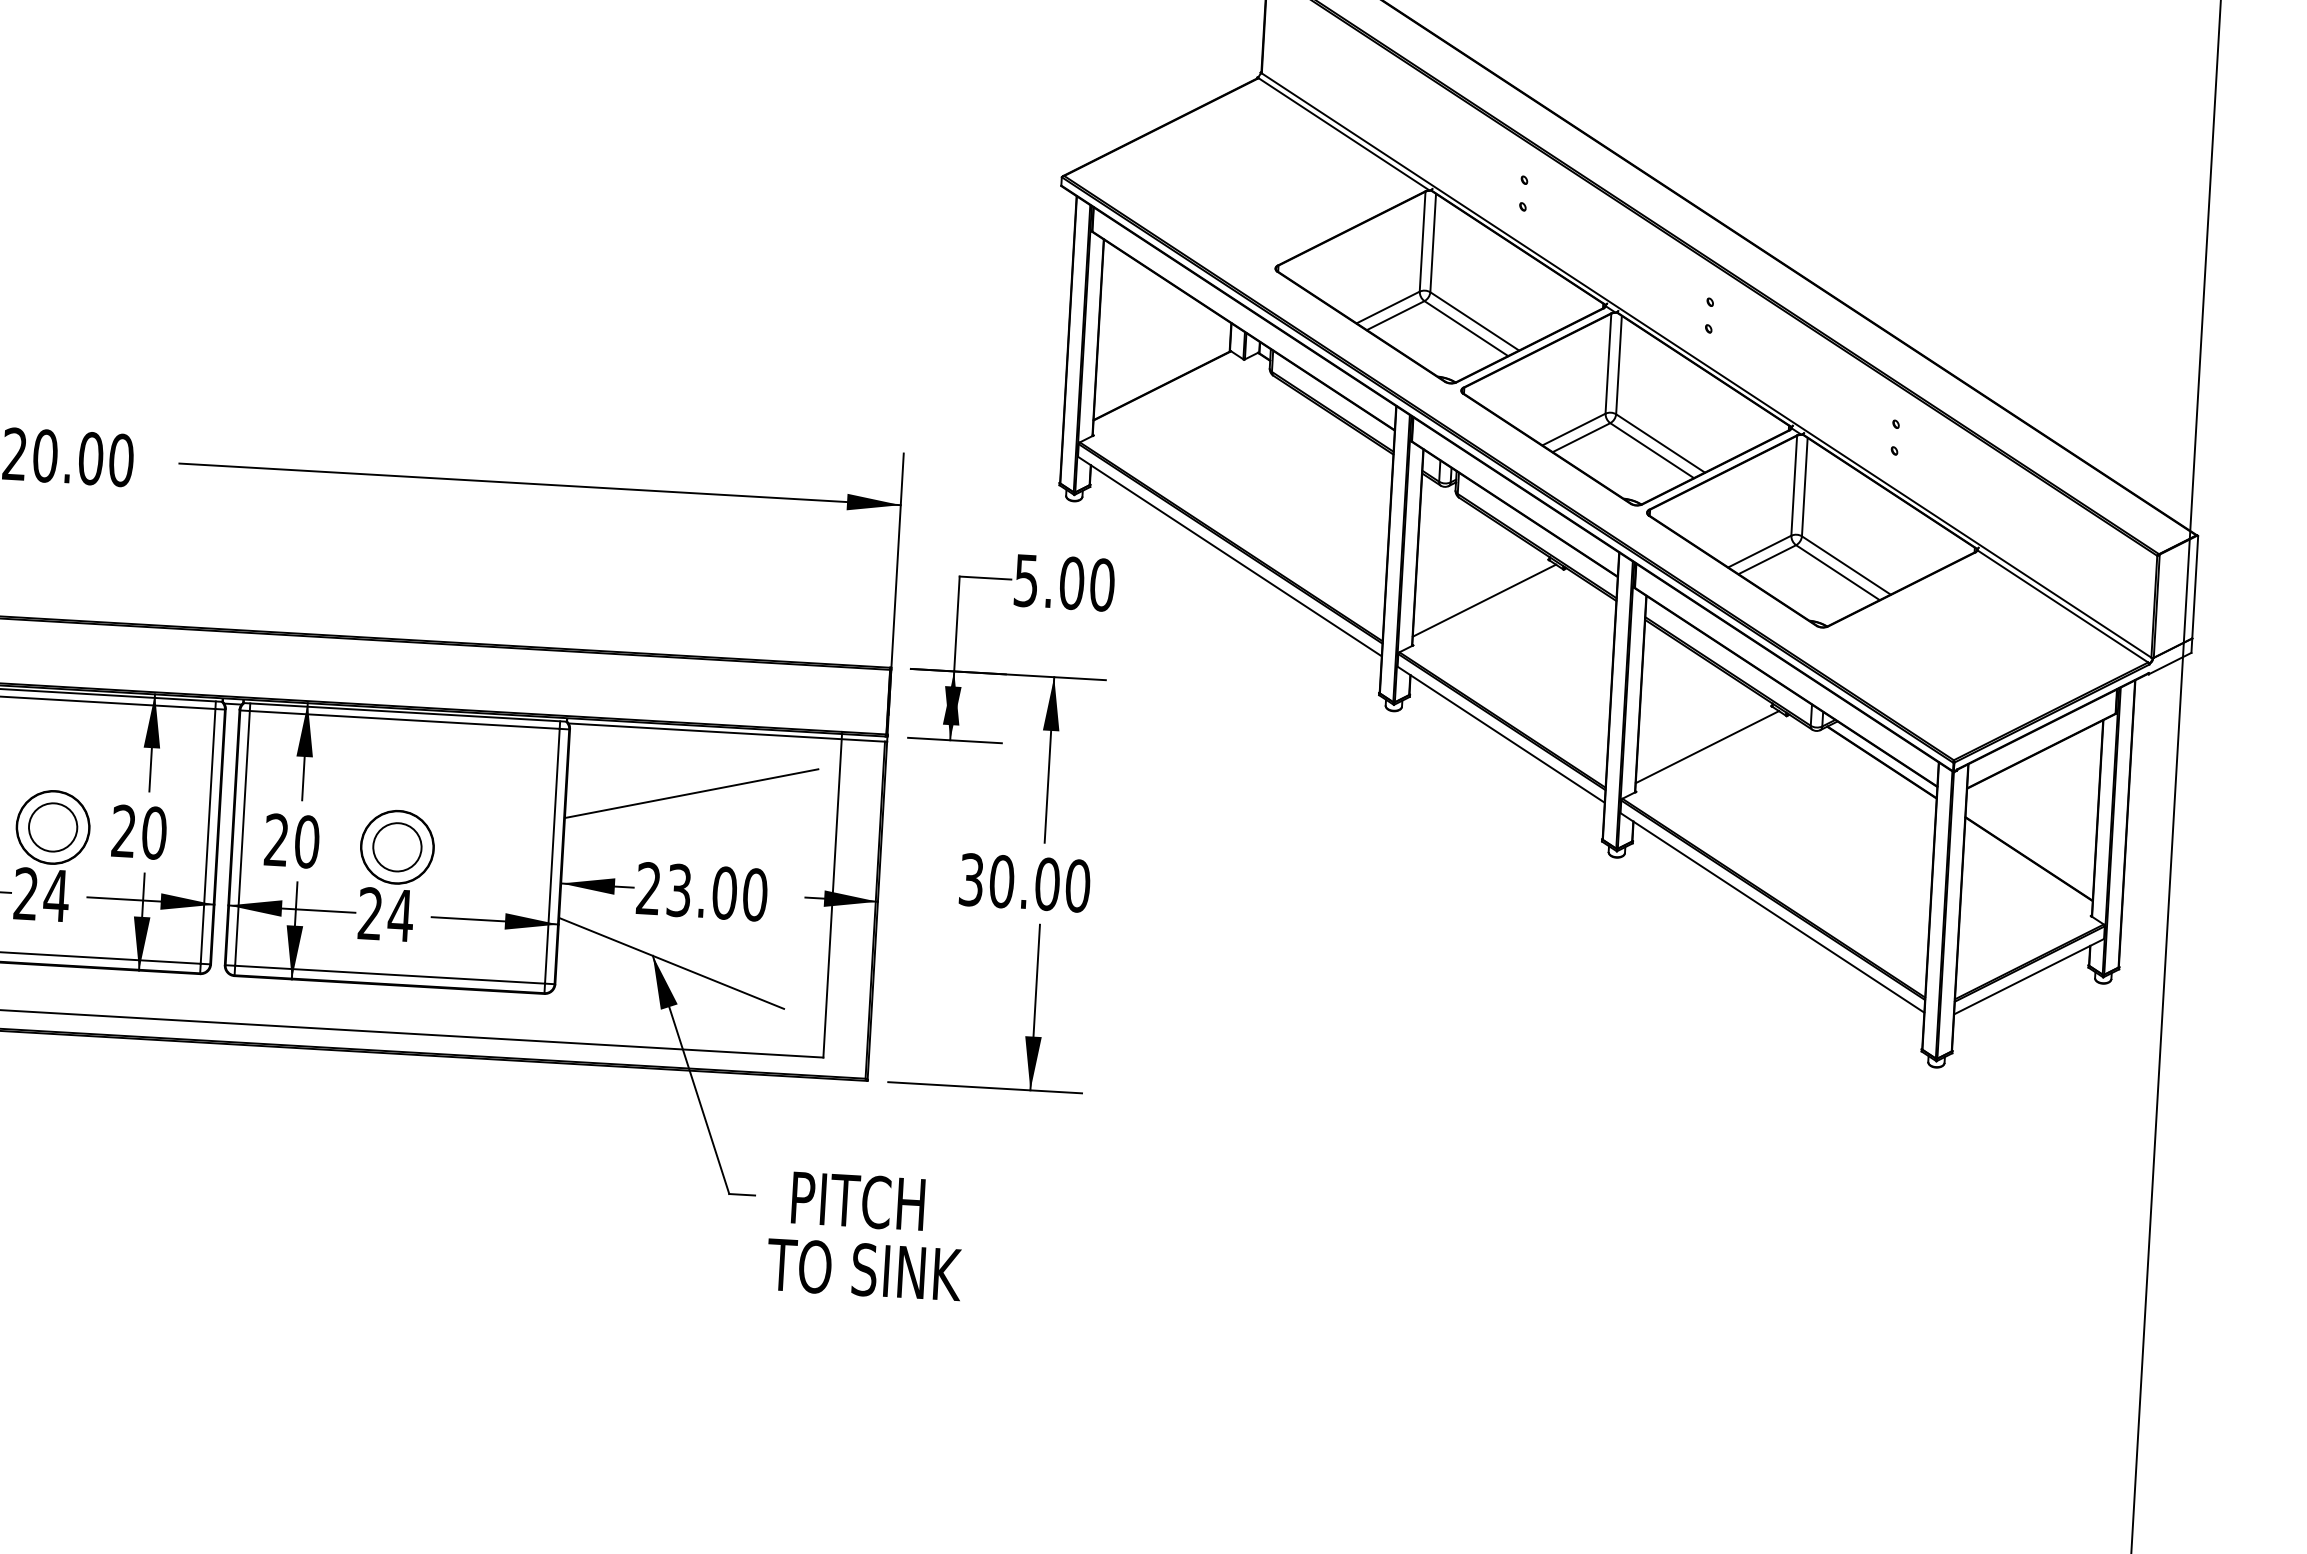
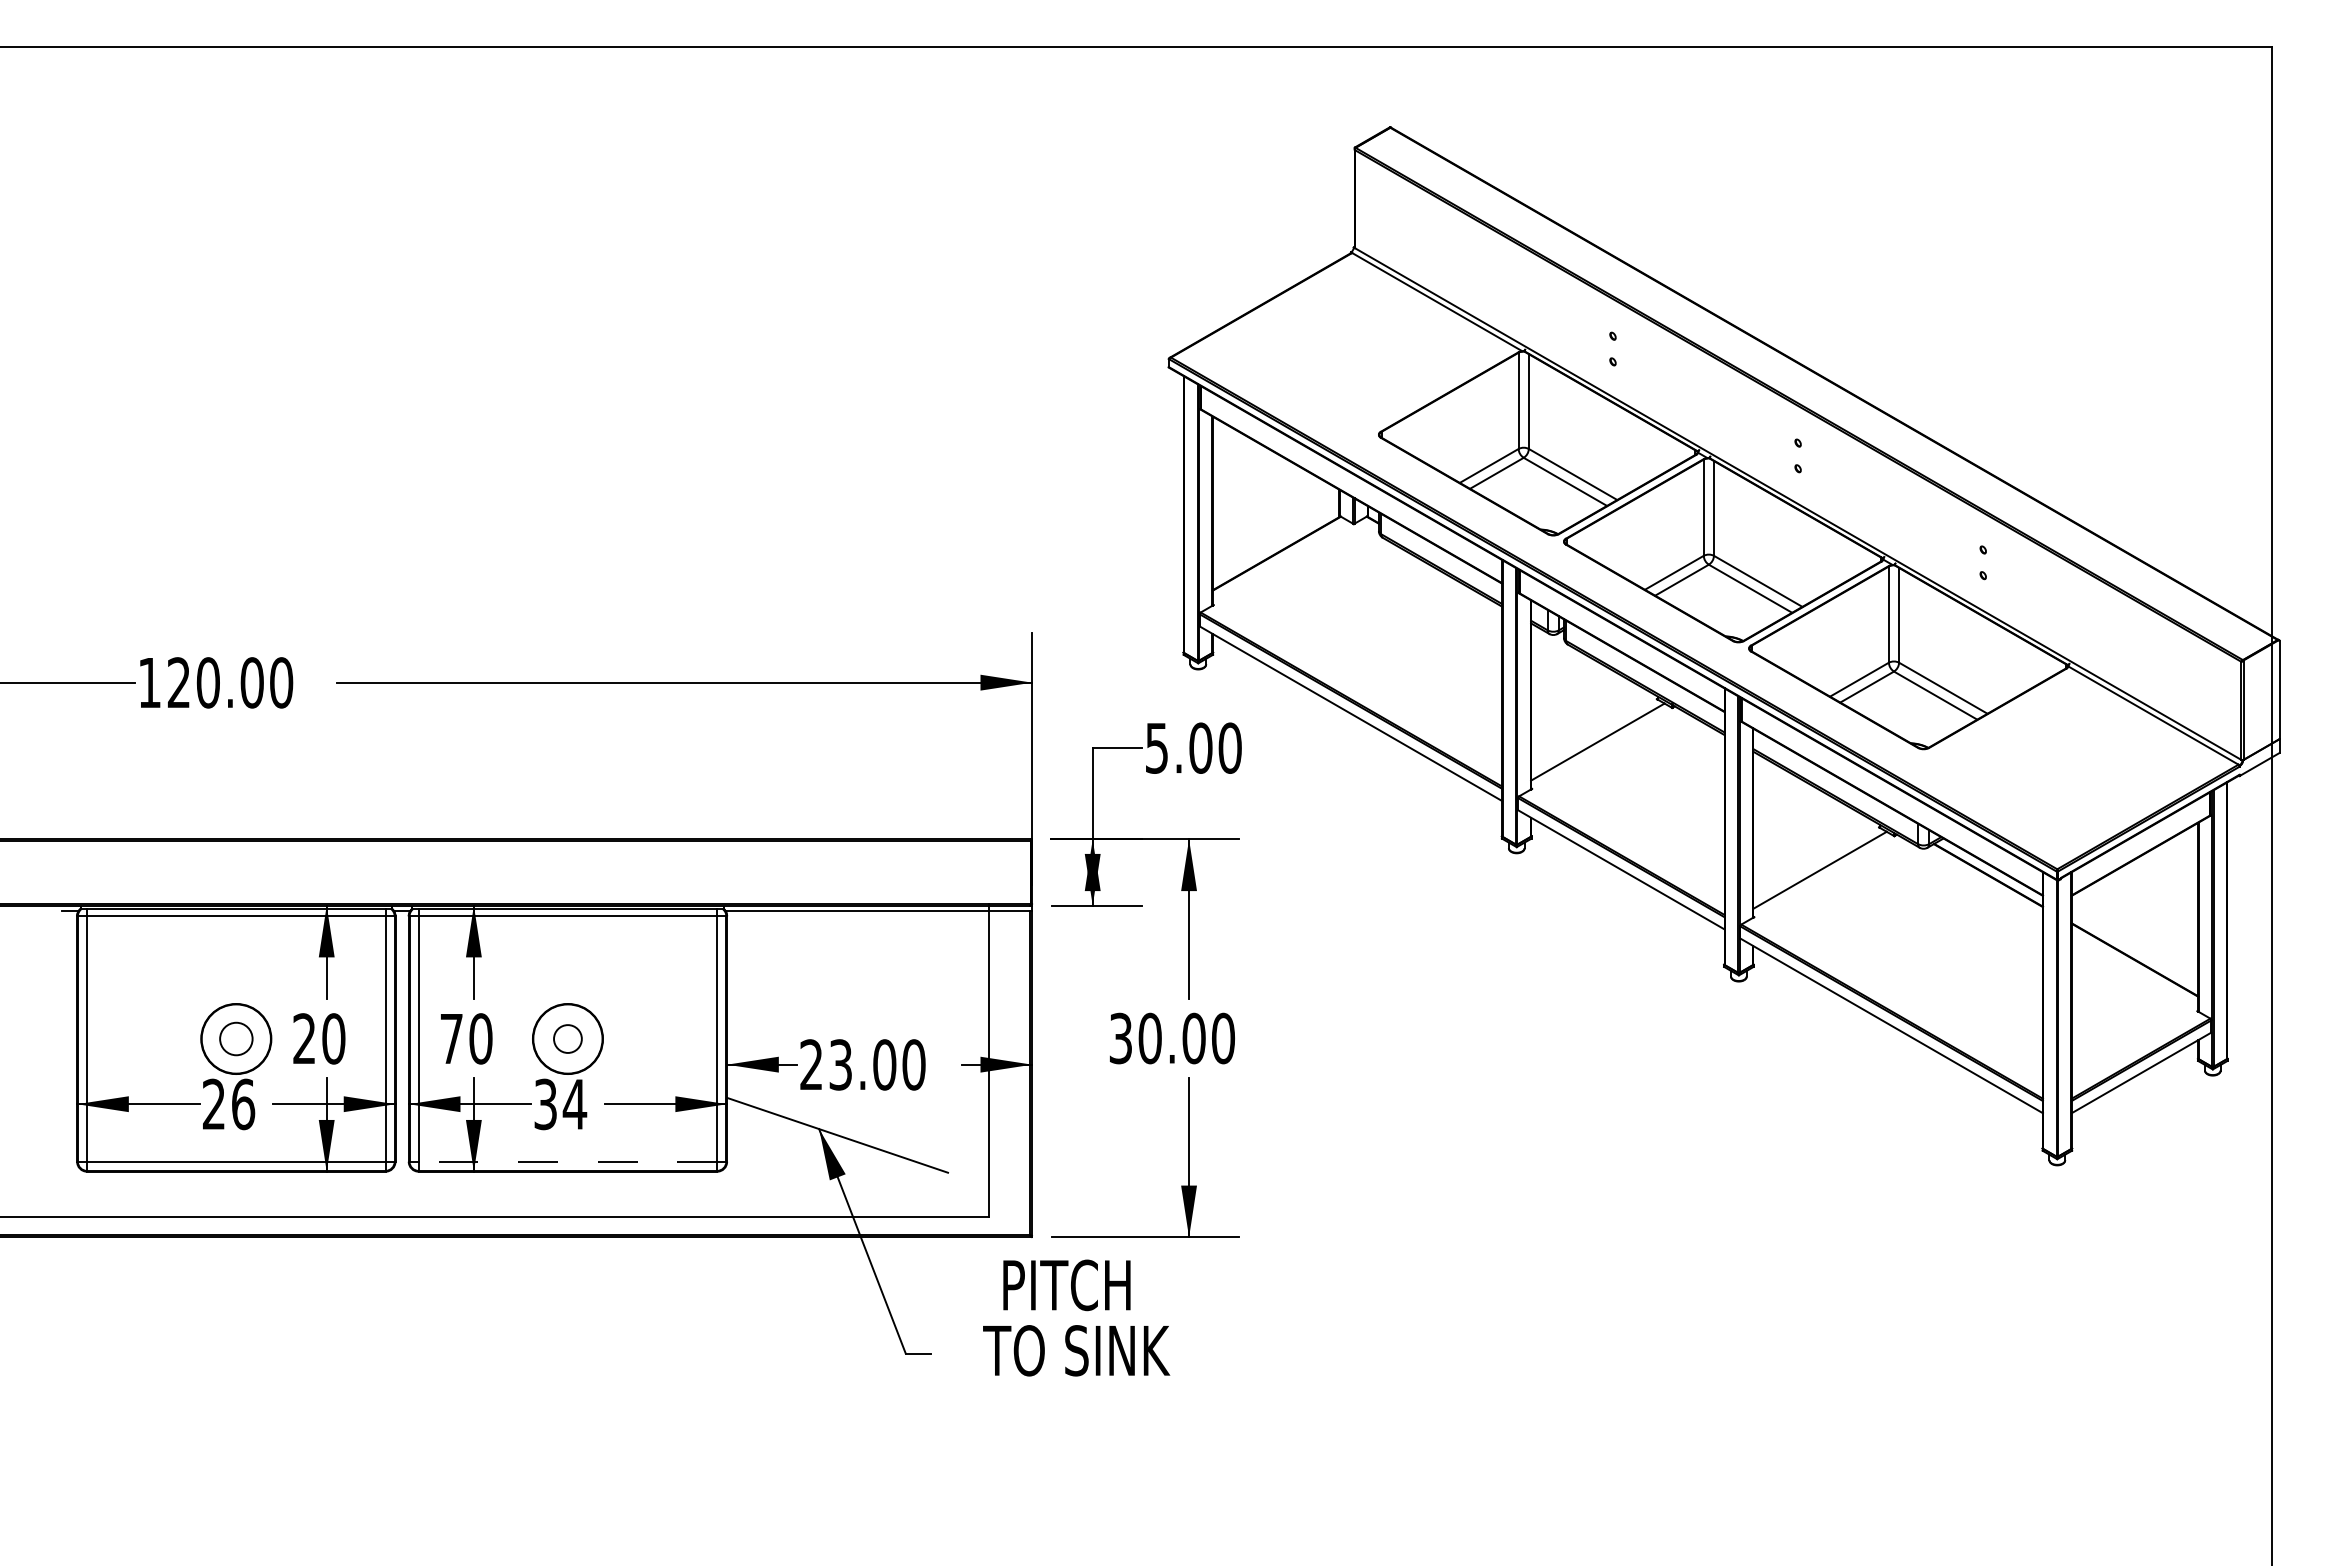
line: (691, 792) -> (847, 970), removed
circle: (53, 826) -> (236, 1038), size x0.7
text: (276, 839) -> (451, 1038), 20 -> 70
circle: (397, 846) -> (567, 1038), size x0.6
text: (56, 895) -> (243, 1104), 24 -> 26
text: (370, 913) -> (545, 1104), 24 -> 34
line: (389, 974) -> (567, 1161), solid -> dashed
text: (866, 1235) -> (1076, 1317), moved

